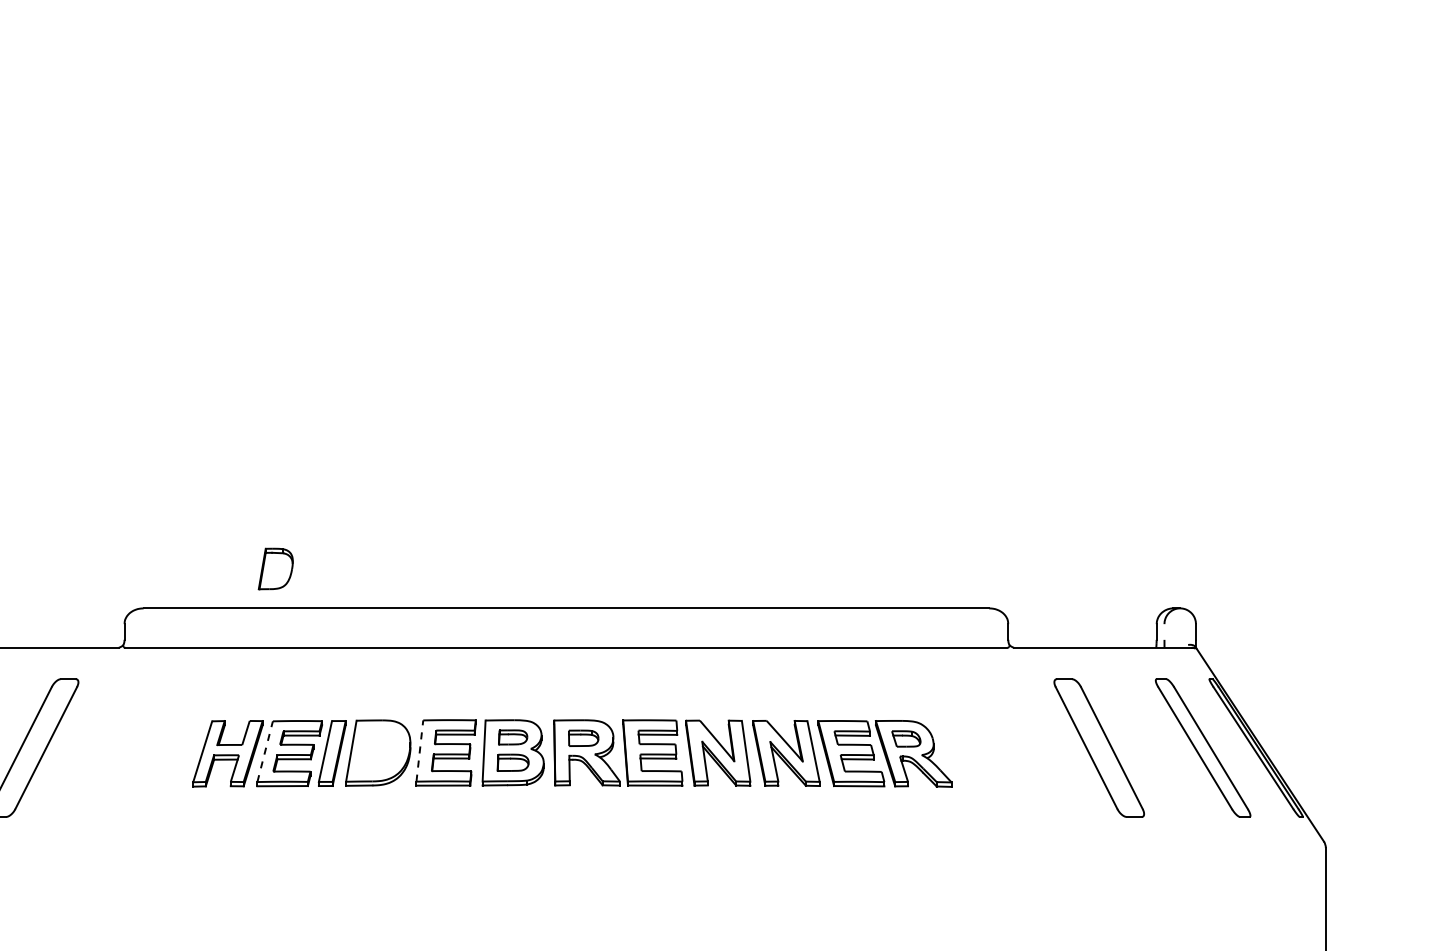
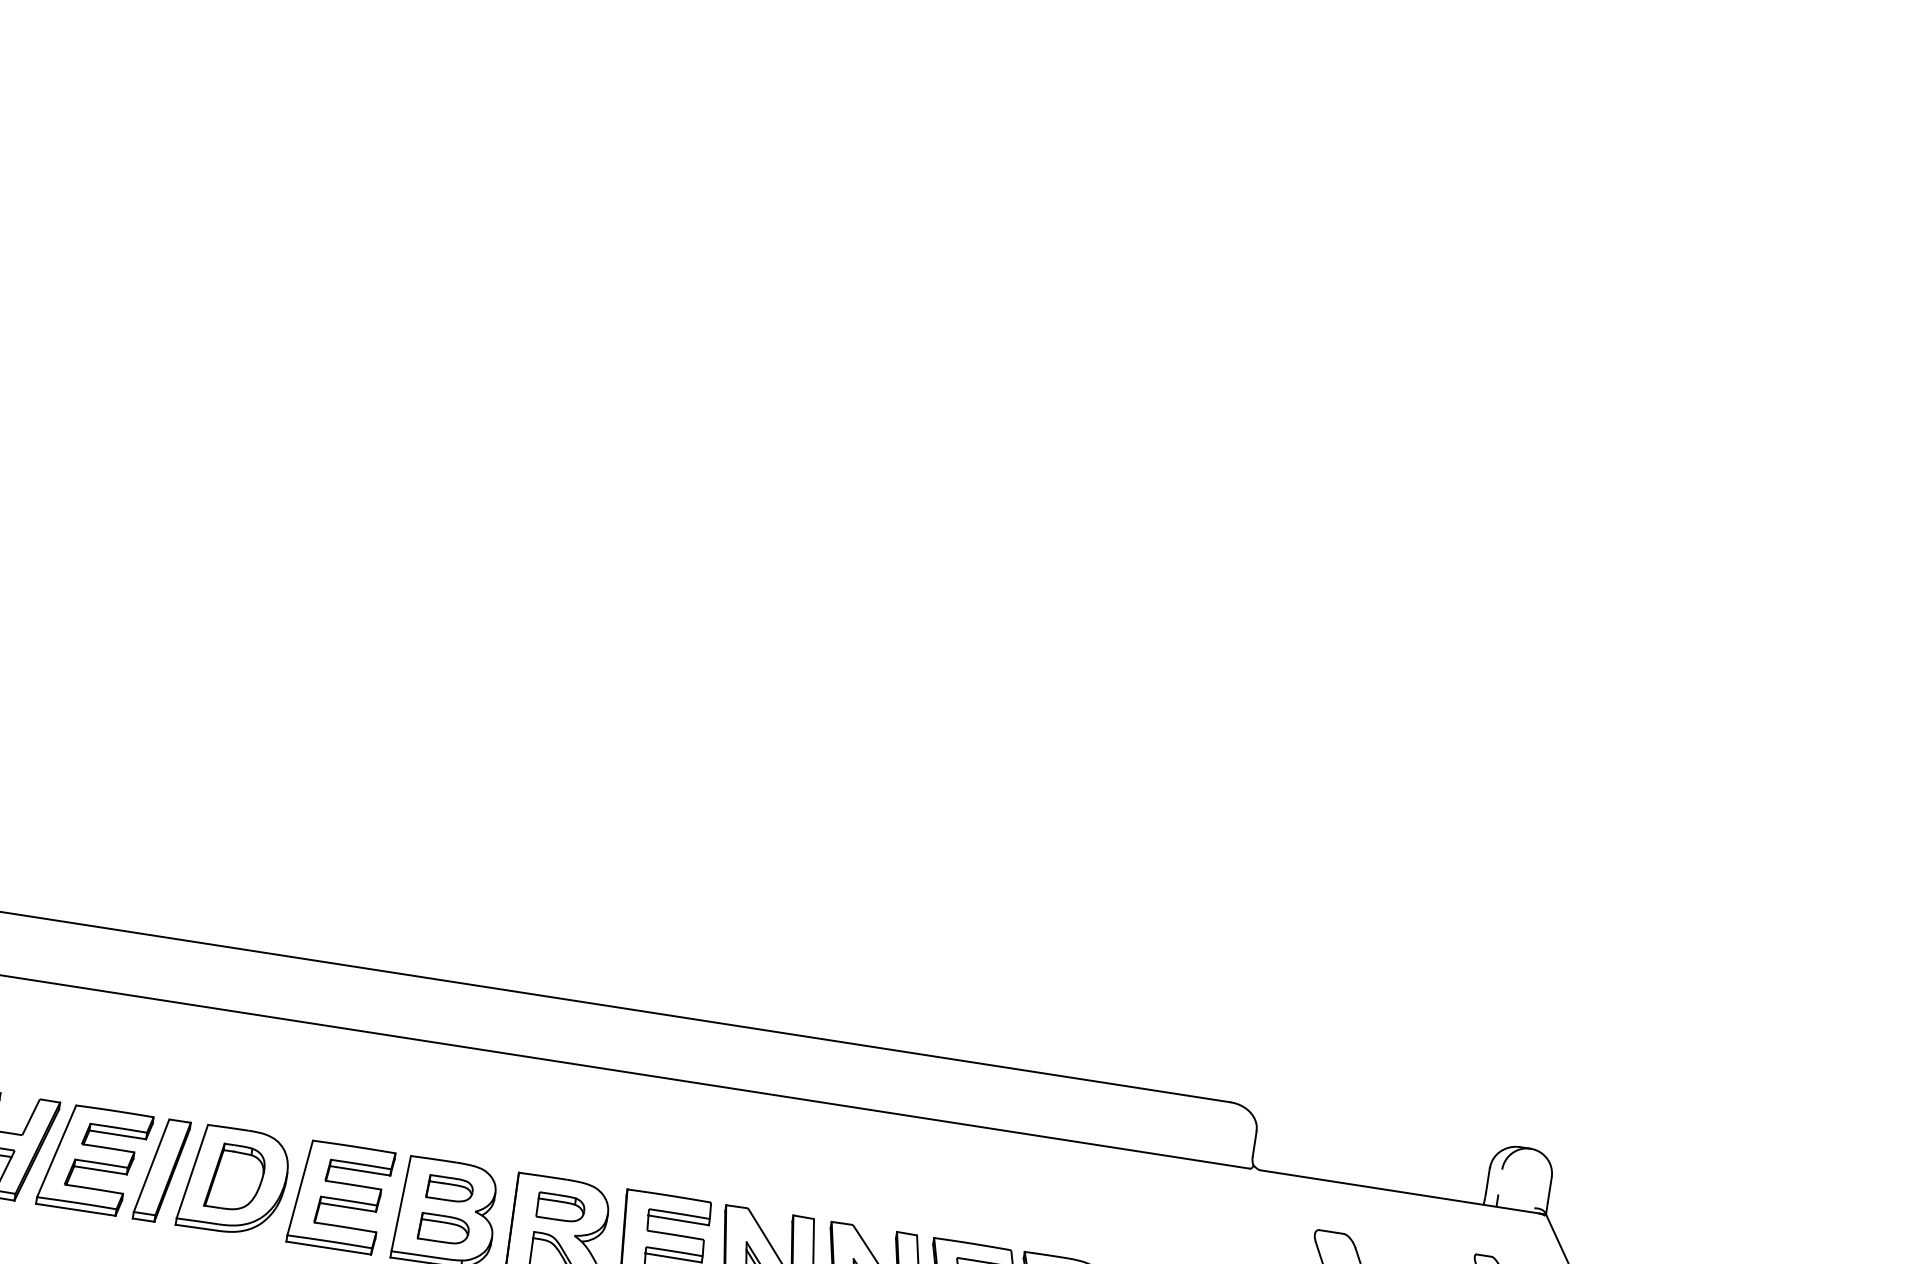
part: (275, 568) -> (235, 1177), moved
line: (265, 751) -> (57, 1151), dashed -> solid
line: (419, 751) -> (299, 1188), dashed -> solid

